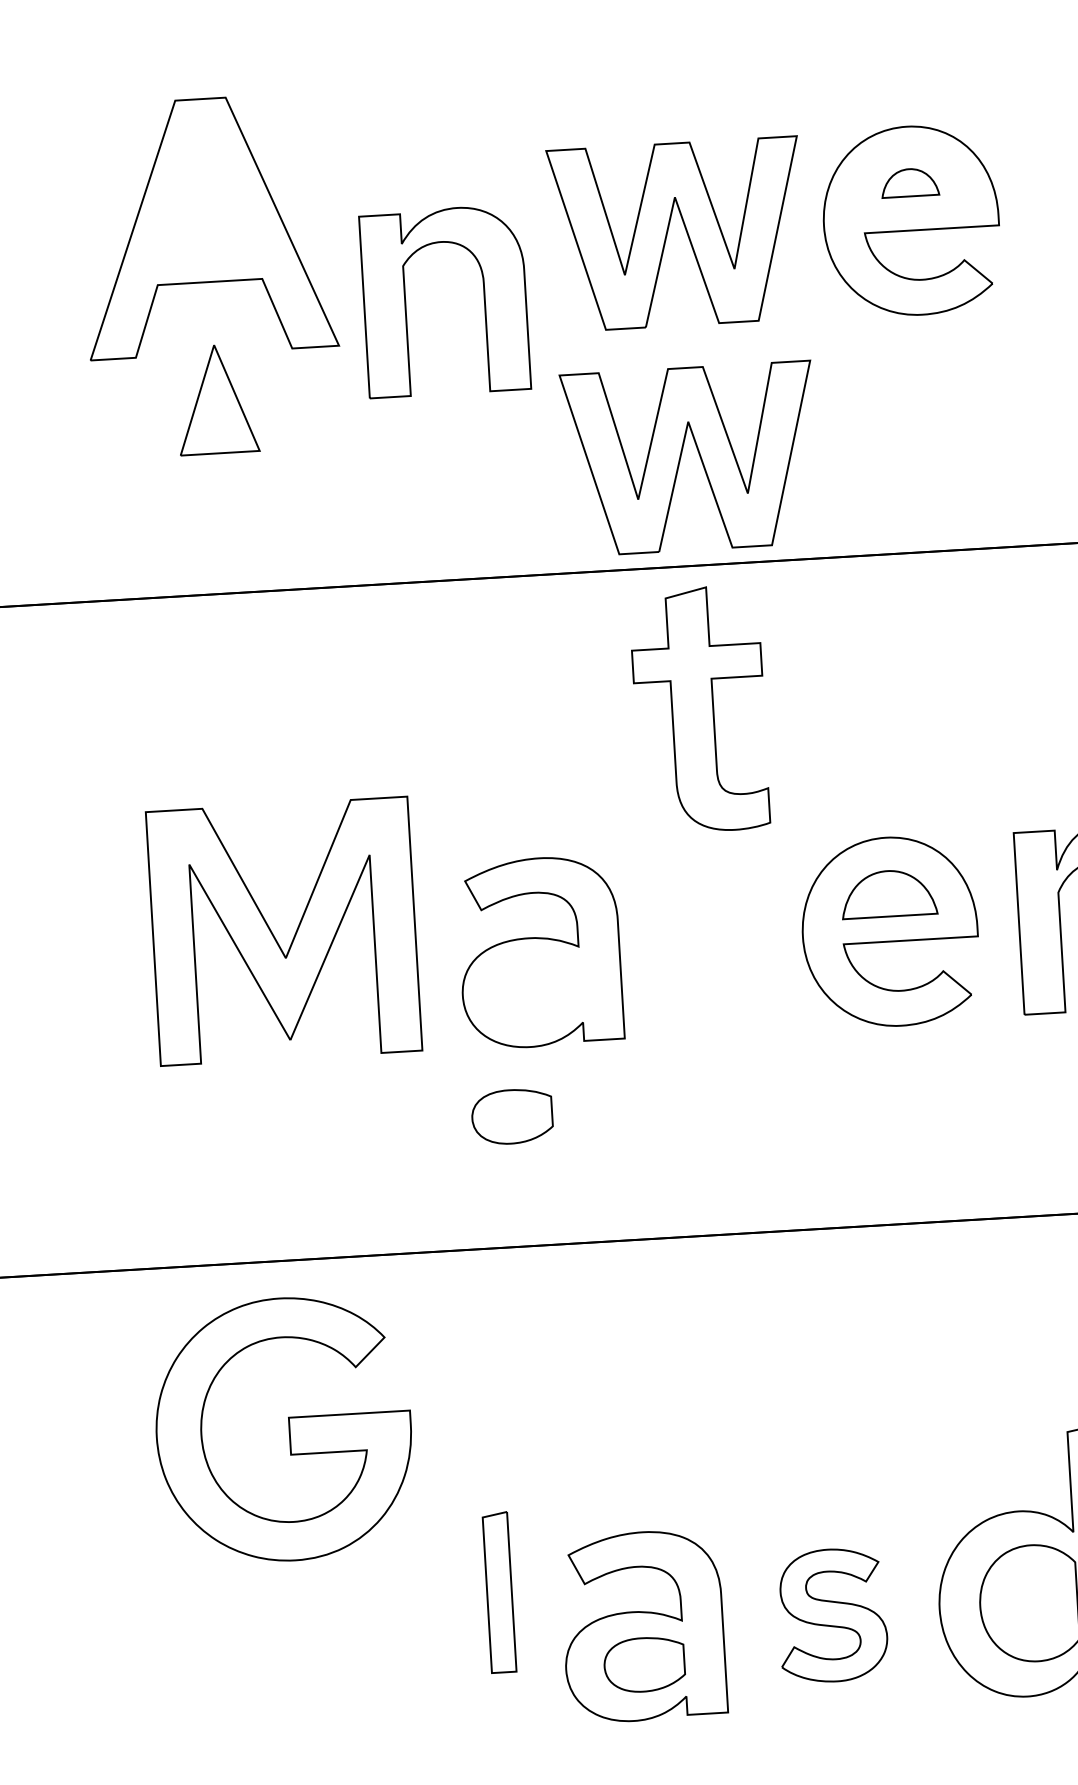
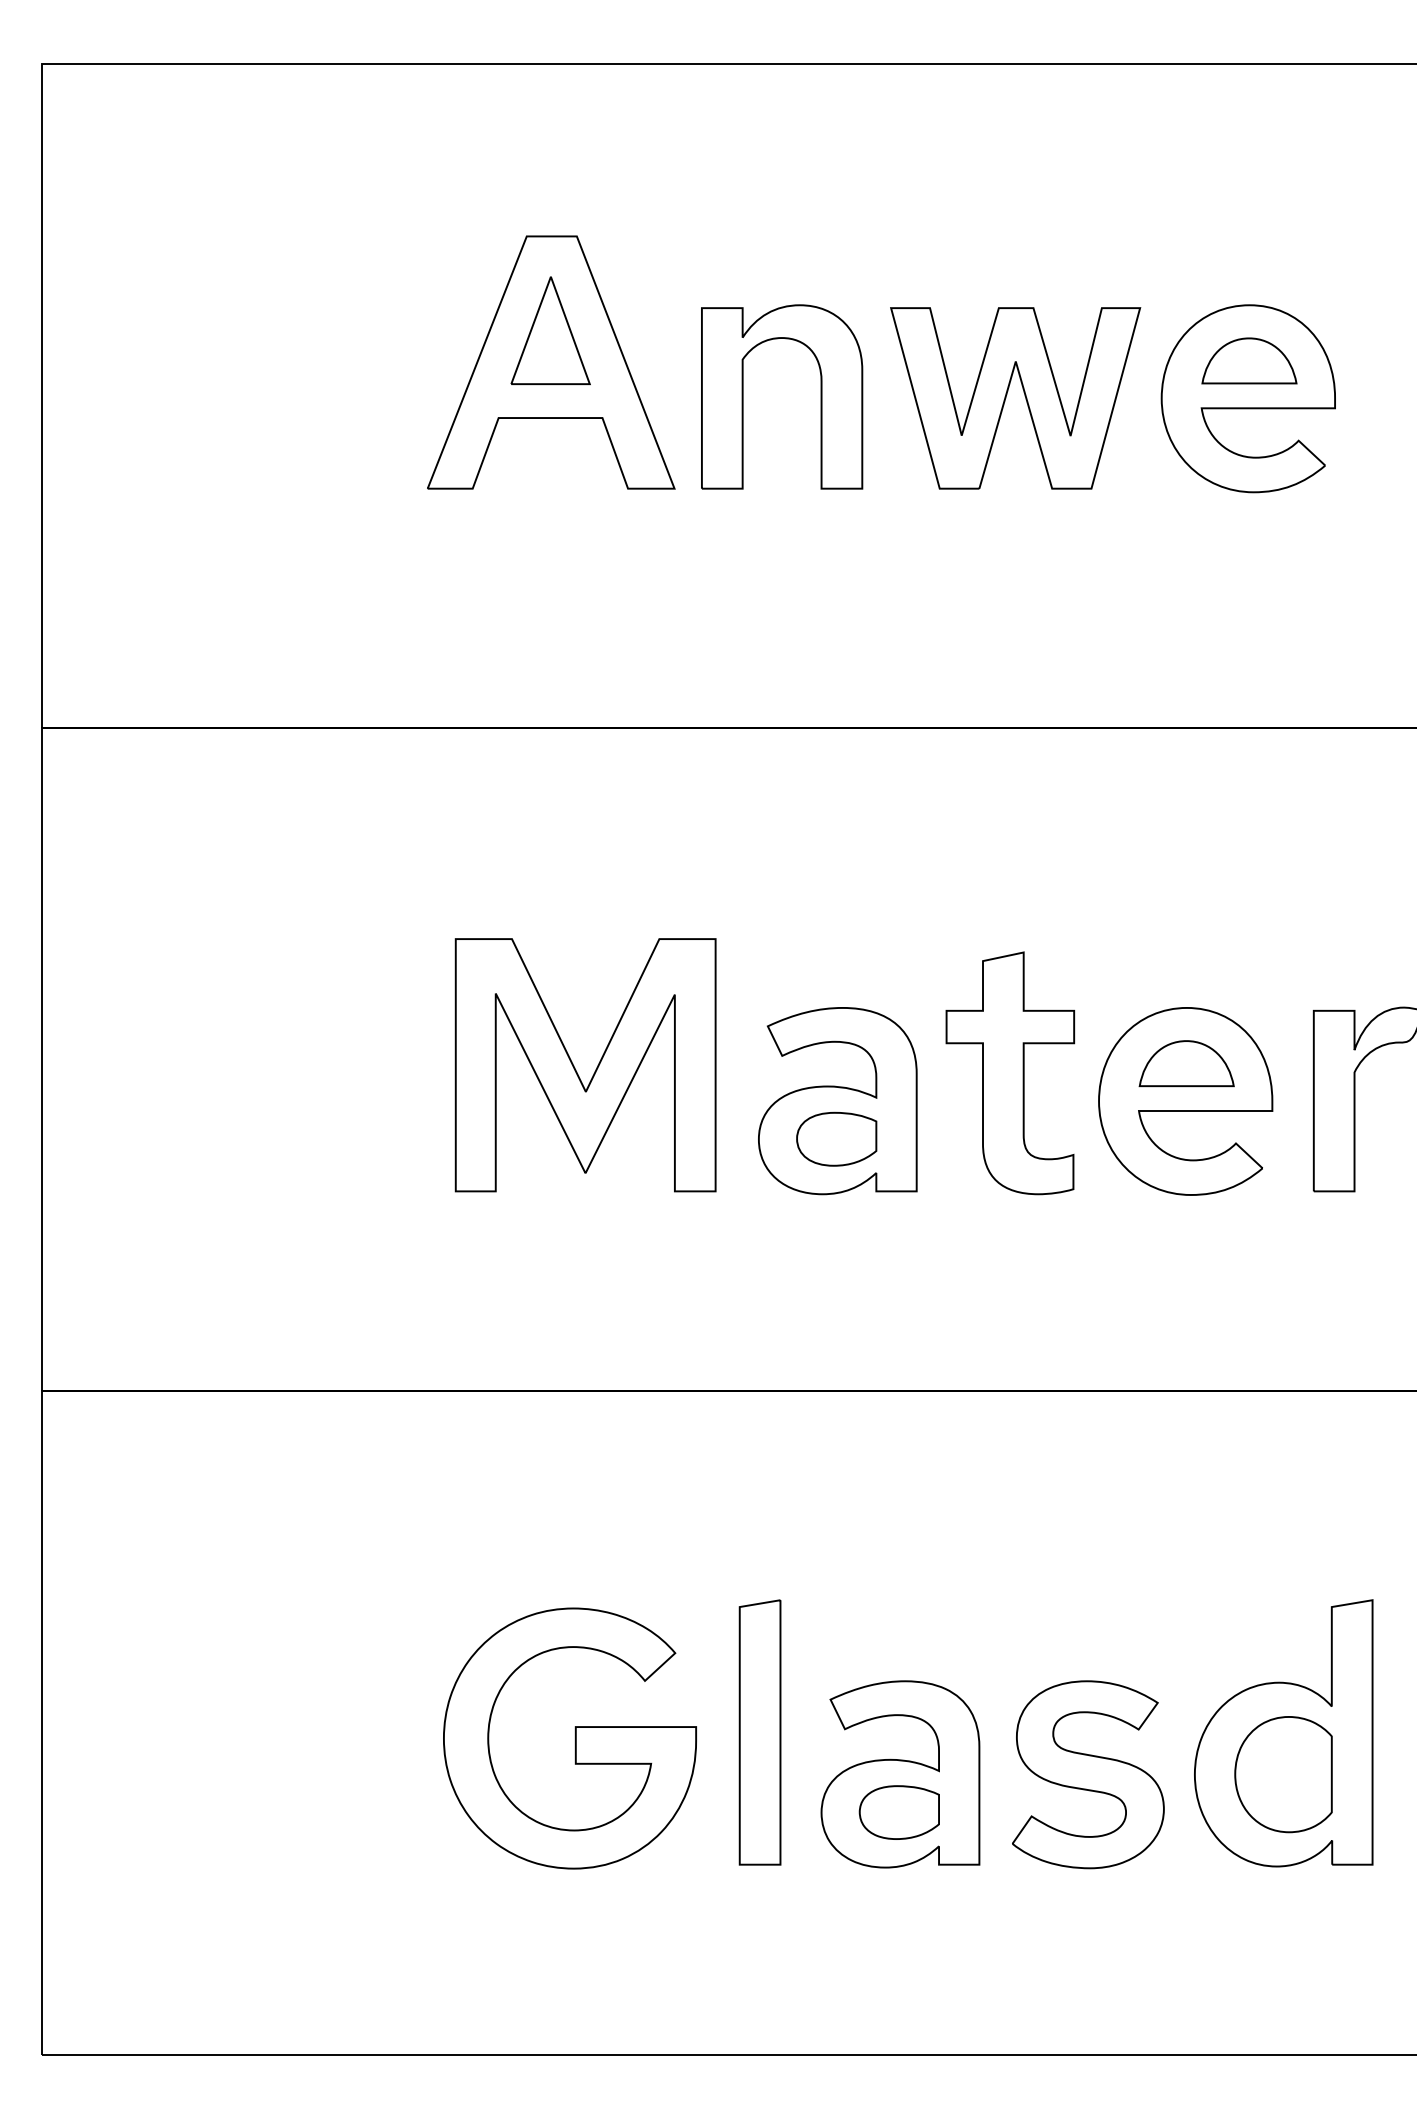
part: (910, 182) -> (1249, 360), size x1.67
part: (483, 298) -> (820, 396), moved
part: (216, 399) -> (550, 330), moved
part: (681, 455) -> (1007, 617), removed
part: (700, 709) -> (1010, 1073), moved
part: (512, 1116) -> (836, 1138), moved
part: (283, 1429) -> (569, 1738), moved
part: (498, 1592) -> (759, 1732), size x1.67
part: (832, 1615) -> (1088, 1774), size x1.43

